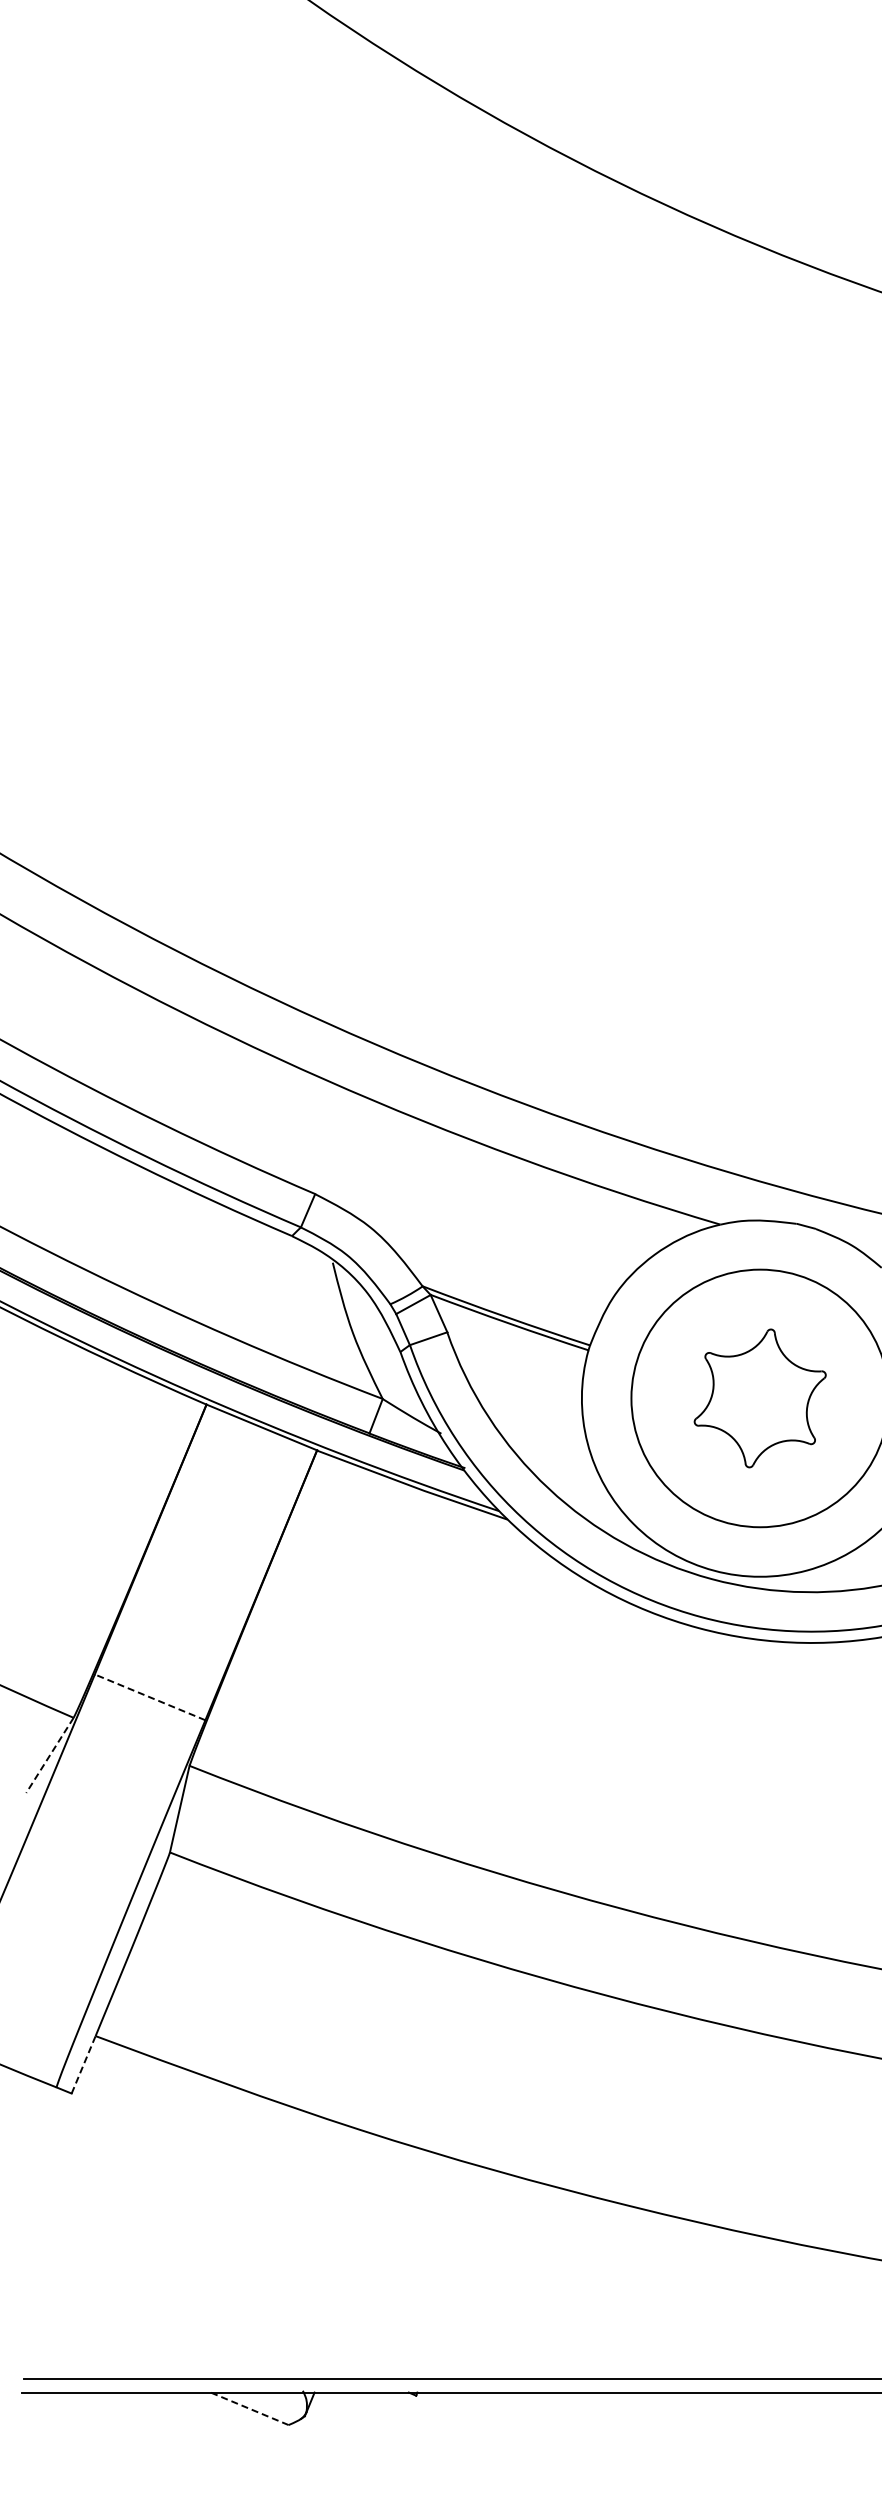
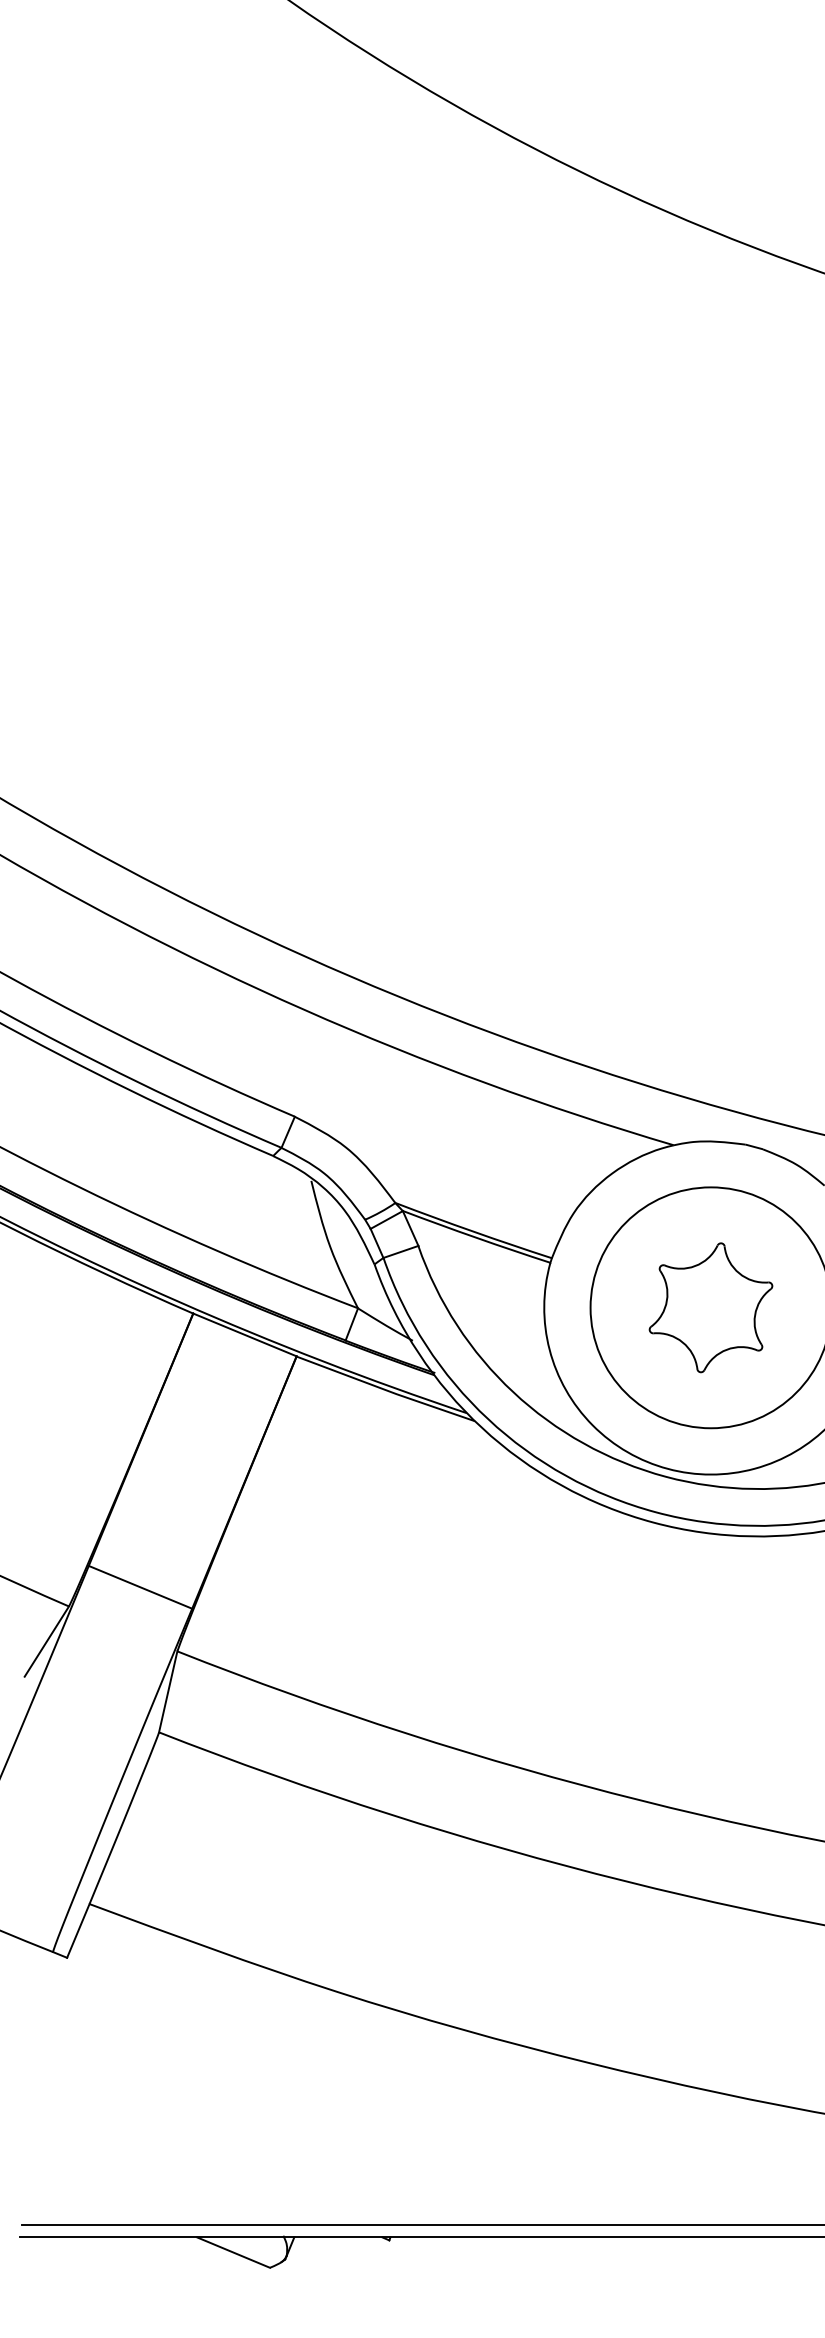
line: (150, 1697) -> (140, 1587), dashed -> solid
line: (49, 1755) -> (46, 1641), dashed -> solid
line: (83, 2064) -> (78, 1930), dashed -> solid
line: (249, 2408) -> (233, 2252), dashed -> solid

